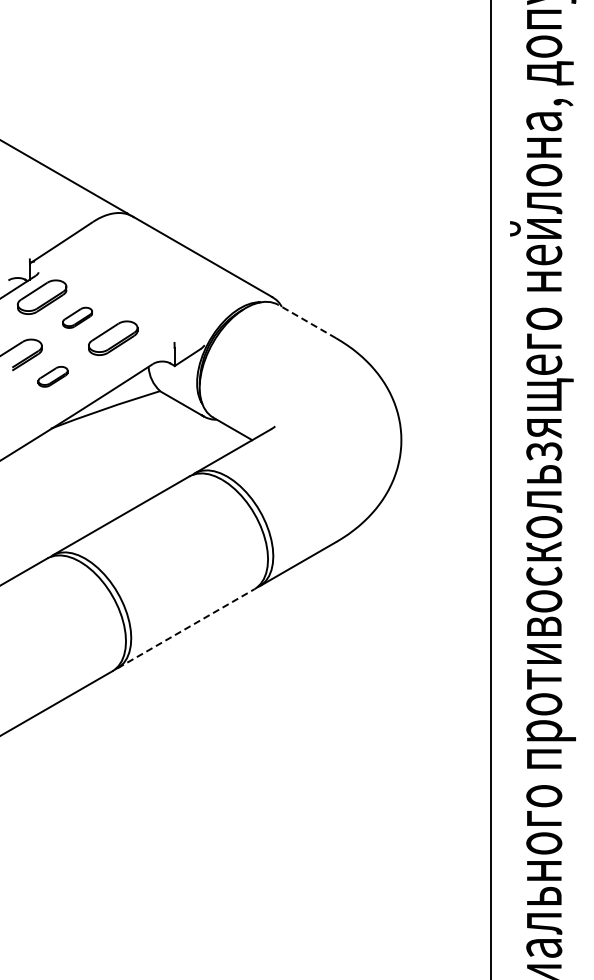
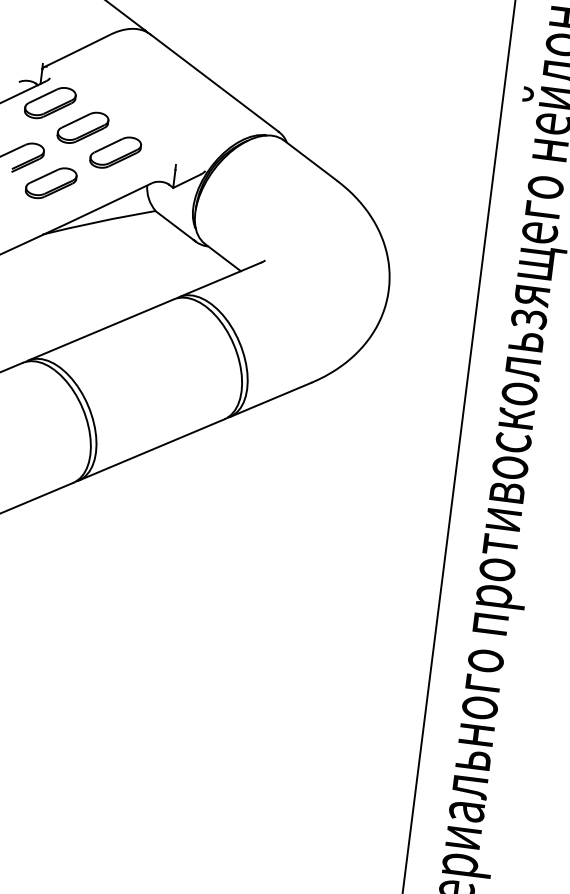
part: (77, 317) -> (82, 127), size x1.67
line: (306, 321) -> (309, 160), dashed -> solid
part: (52, 376) -> (50, 182), size x1.67
line: (186, 628) -> (152, 449), dashed -> solid

